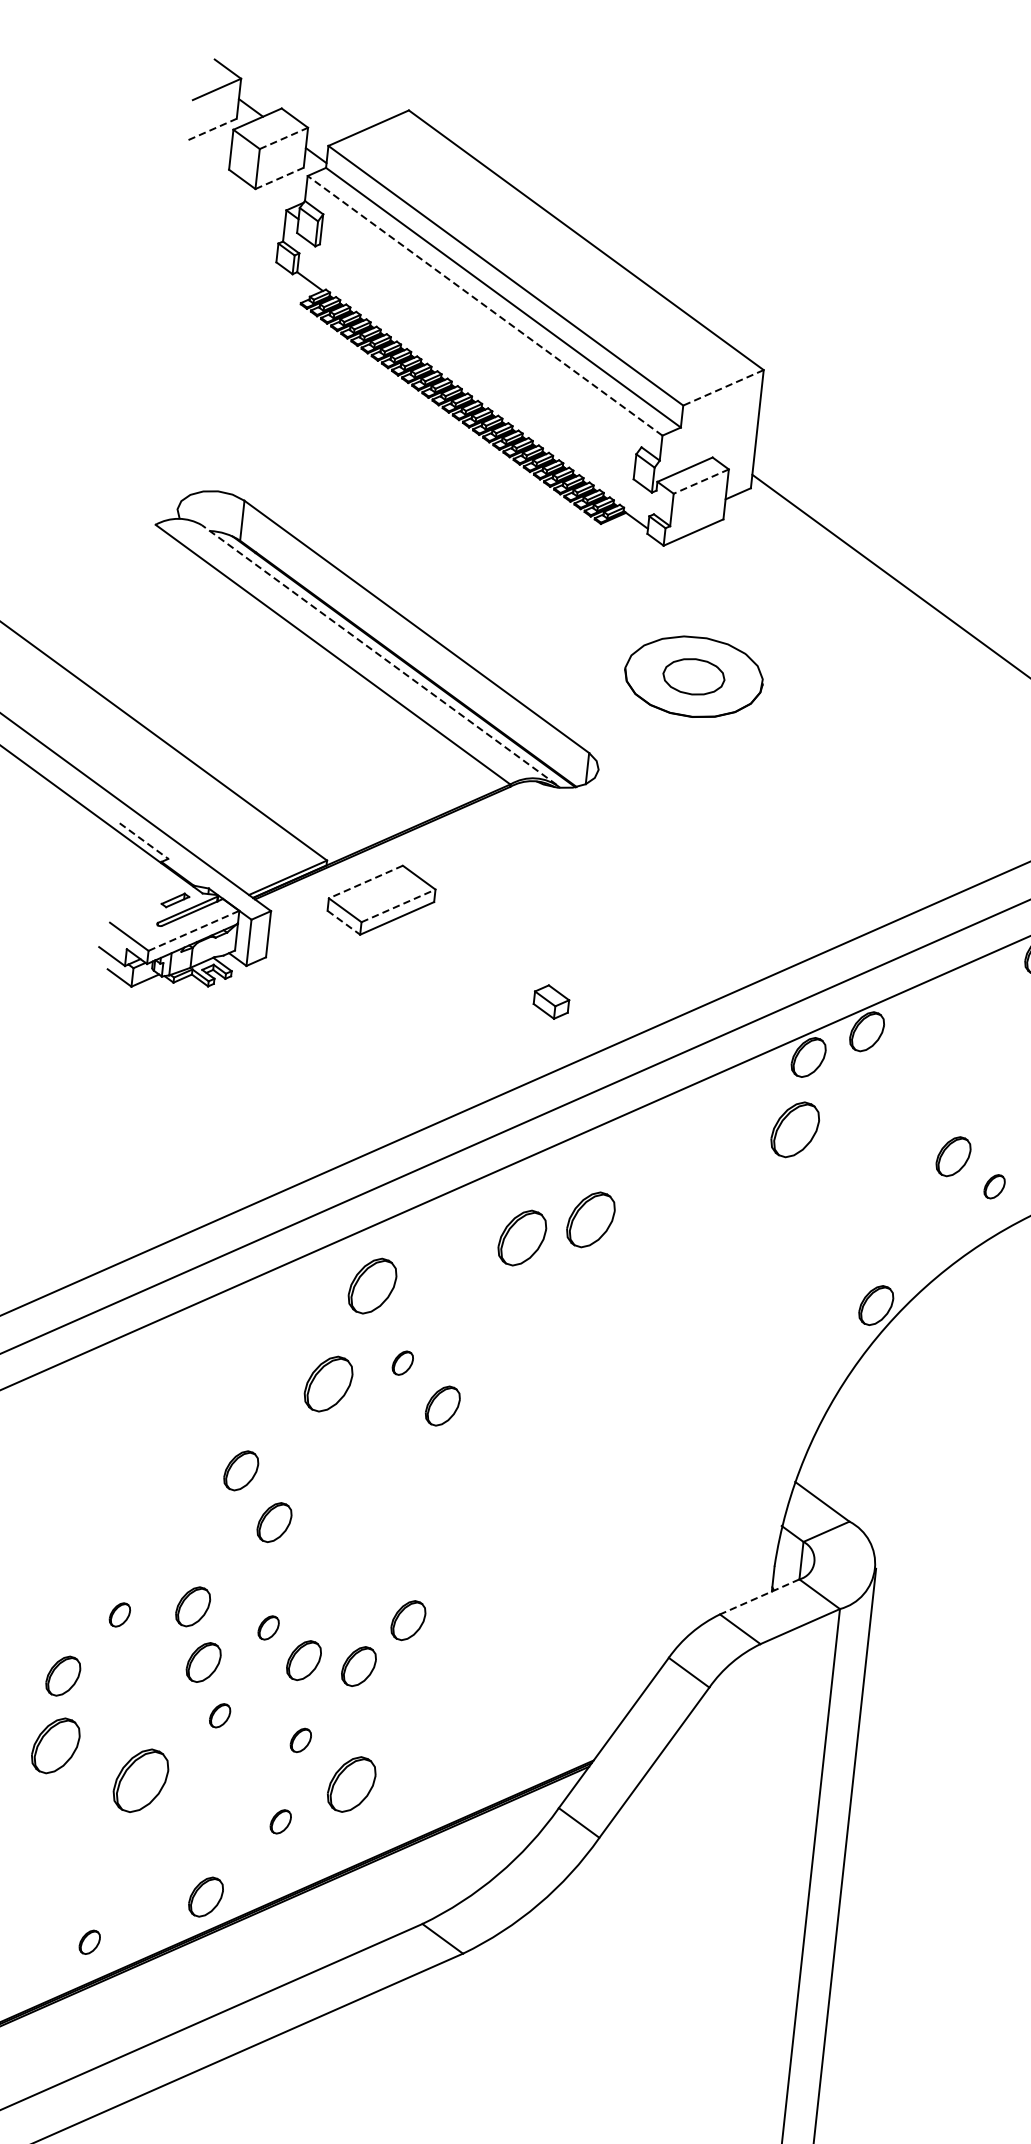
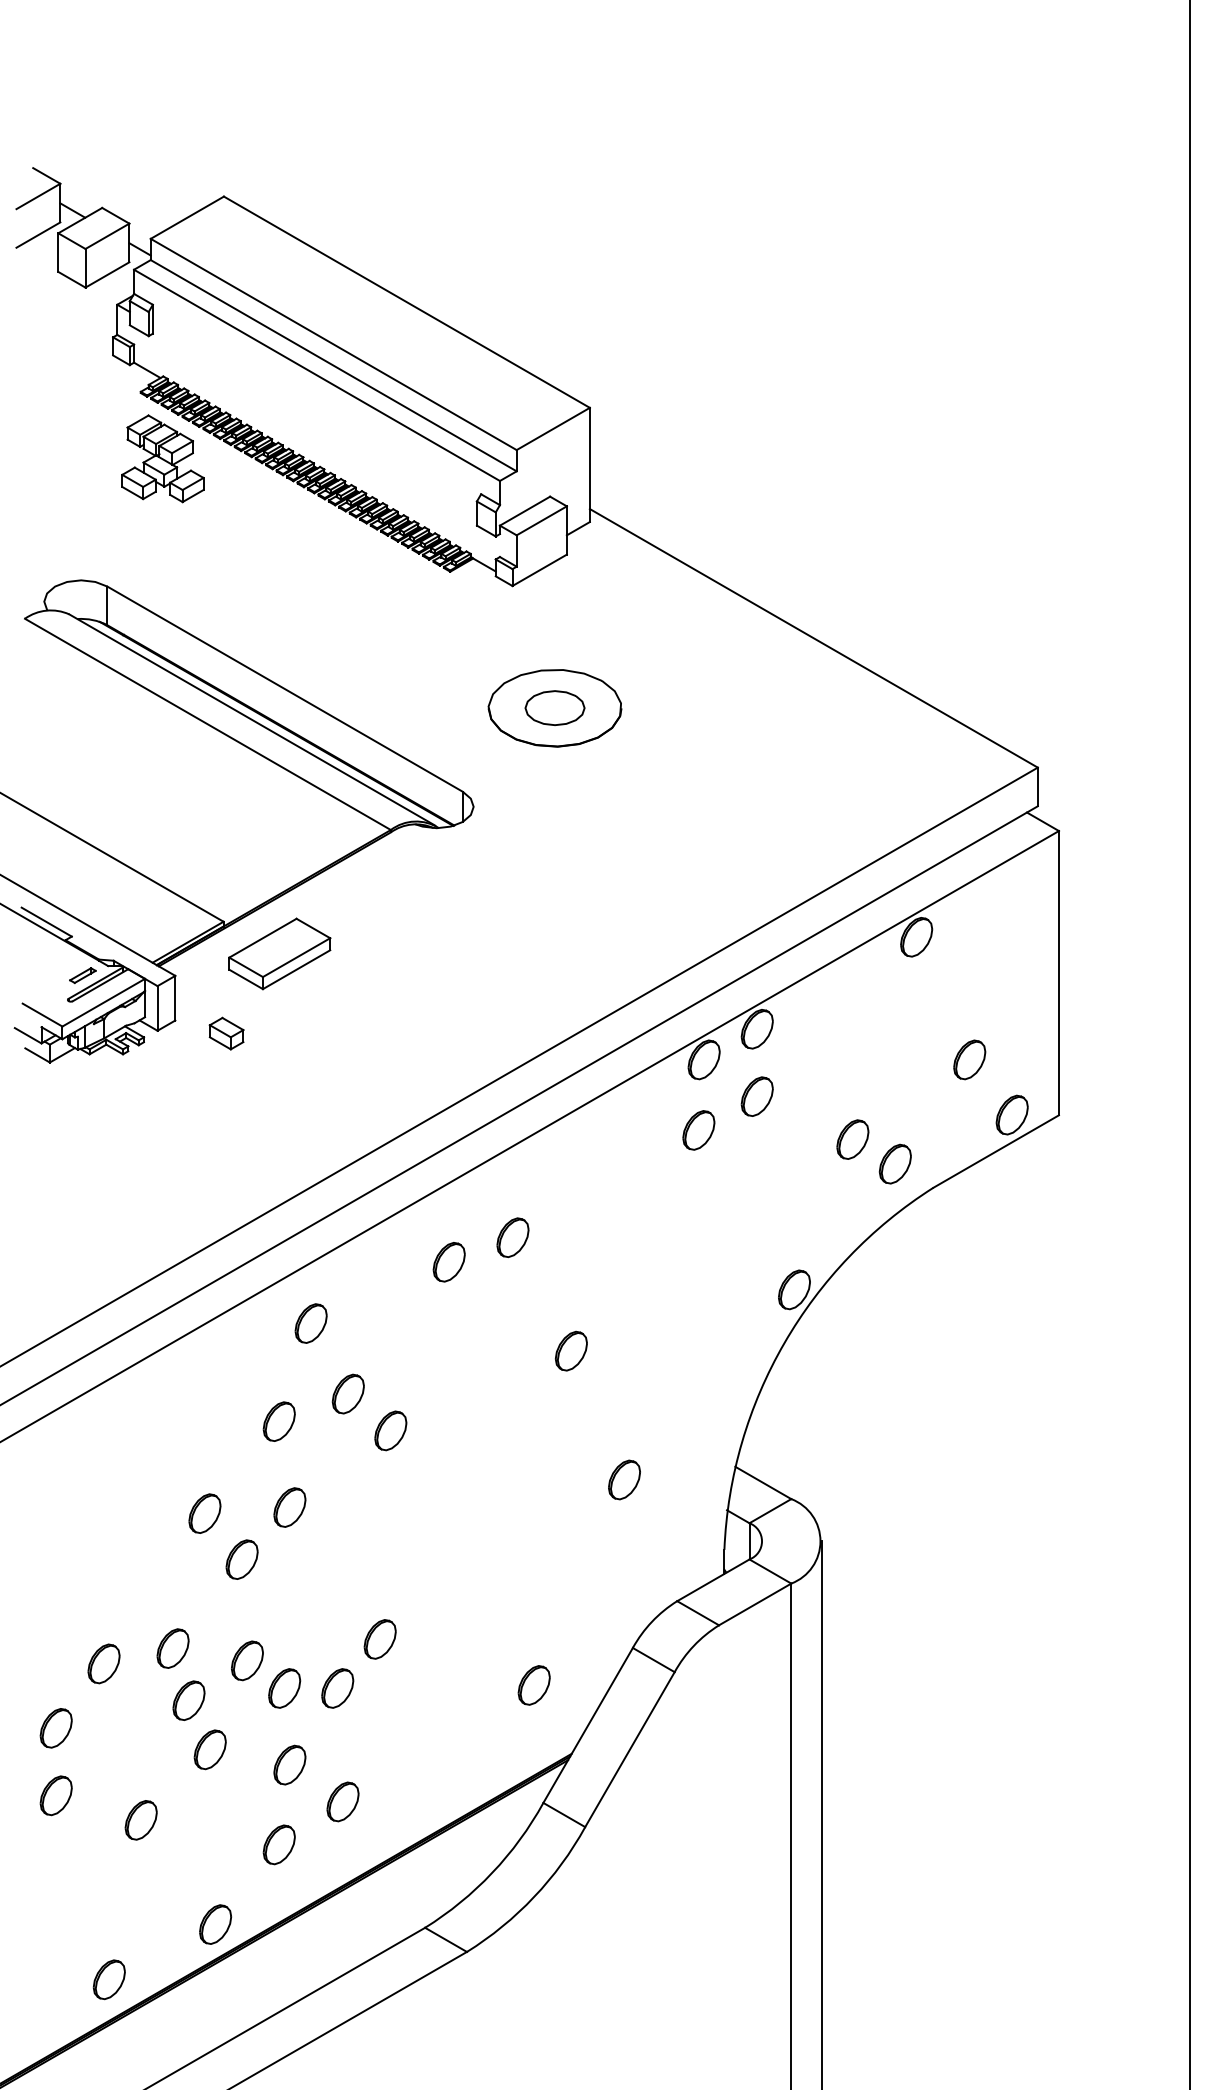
line: (212, 128) -> (38, 234), dashed -> solid
line: (283, 138) -> (107, 236), dashed -> solid
line: (279, 177) -> (107, 274), dashed -> solid
line: (484, 305) -> (316, 375), dashed -> solid
part: (315, 374) -> (162, 458), added
line: (722, 388) -> (552, 429), dashed -> solid
line: (701, 481) -> (541, 520), dashed -> solid
line: (378, 654) -> (251, 719), dashed -> solid
line: (143, 841) -> (46, 922), dashed -> solid
line: (365, 882) -> (262, 938), dashed -> solid
line: (398, 905) -> (296, 957), dashed -> solid
line: (344, 922) -> (246, 979), dashed -> solid
line: (193, 930) -> (103, 1002), dashed -> solid
part: (551, 1001) -> (226, 1033), moved
part: (858, 1101) -> (756, 1096), added
part: (794, 1129) -> (698, 1130), size x0.71
part: (993, 1186) -> (894, 1163), size x1.67
part: (590, 1219) -> (512, 1237), size x0.71
part: (521, 1238) -> (448, 1262), size x0.71
part: (371, 1285) -> (310, 1323), size x0.71
part: (637, 1343) -> (570, 1350), added
part: (402, 1362) -> (347, 1393), size x1.67
part: (327, 1383) -> (278, 1421), size x0.71
part: (329, 1473) -> (289, 1507), added
part: (679, 1482) -> (624, 1479), added
line: (759, 1597) -> (713, 1580), dashed -> solid
part: (119, 1614) -> (103, 1663), size x1.67
part: (268, 1627) -> (247, 1660), size x1.67
part: (561, 1685) -> (533, 1685), added
part: (219, 1715) -> (209, 1749), size x1.67
part: (300, 1739) -> (289, 1764), size x1.67
part: (54, 1745) -> (55, 1795), size x0.71
part: (140, 1781) -> (140, 1820), size x0.62
part: (351, 1784) -> (342, 1801), size x0.71
part: (280, 1821) -> (278, 1844), size x1.67
part: (89, 1941) -> (108, 1979), size x1.67

